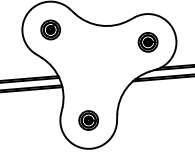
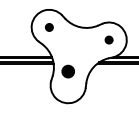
part: (51, 30) -> (49, 27), size x0.6
part: (147, 41) -> (108, 39), size x0.6
part: (87, 120) -> (67, 71), moved

